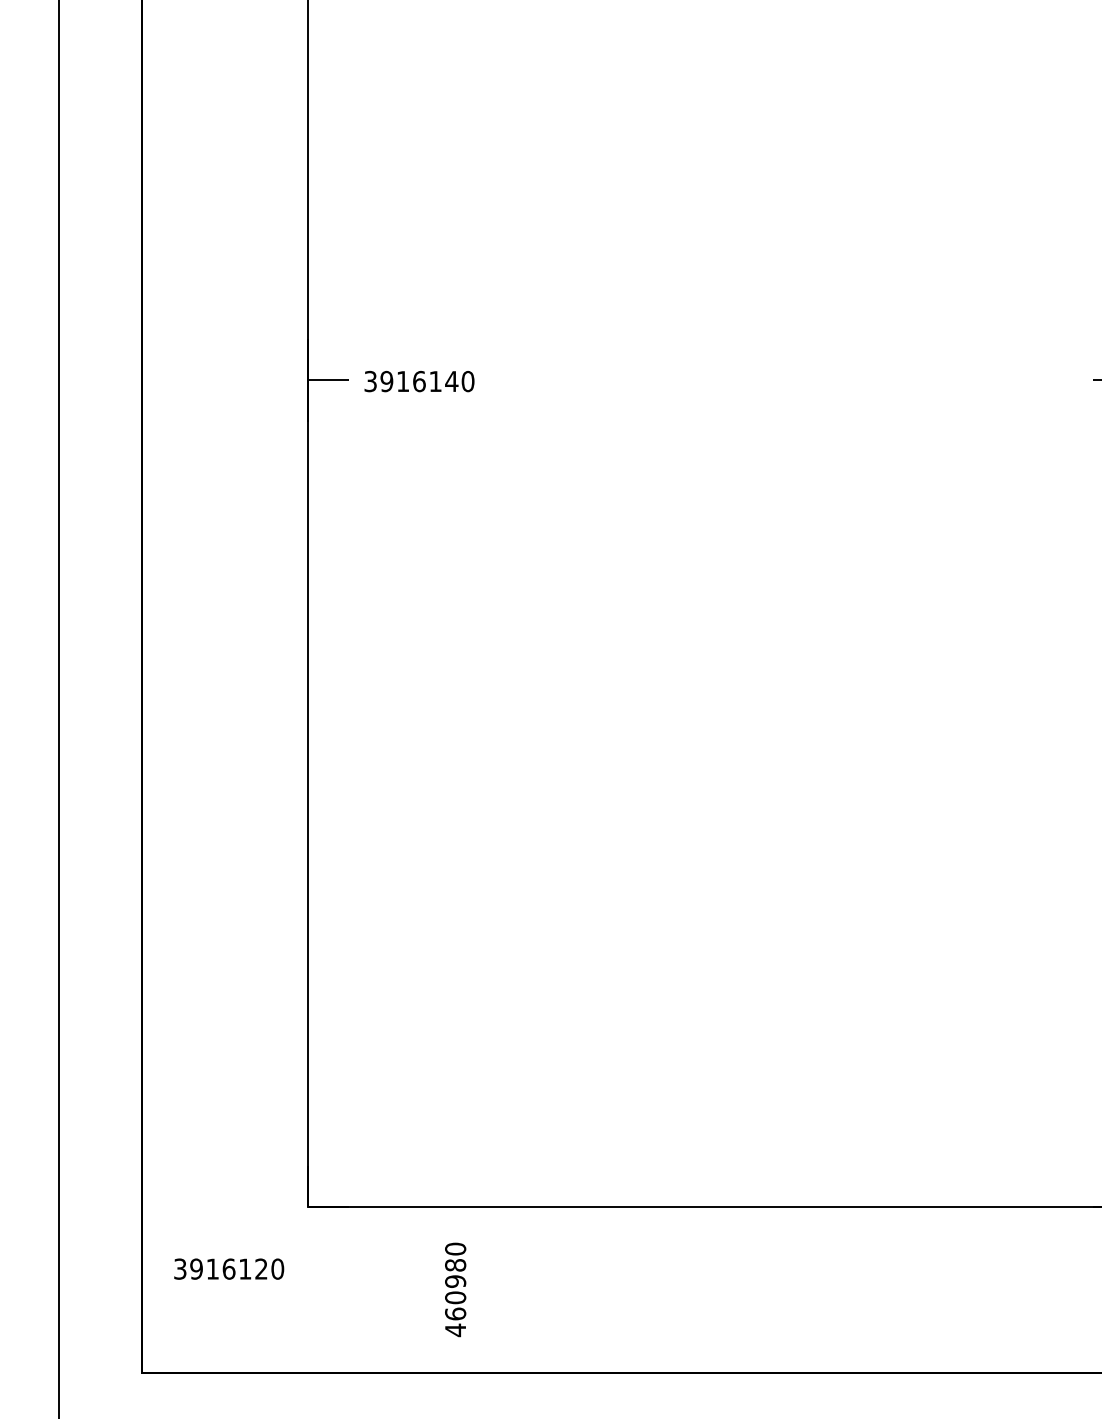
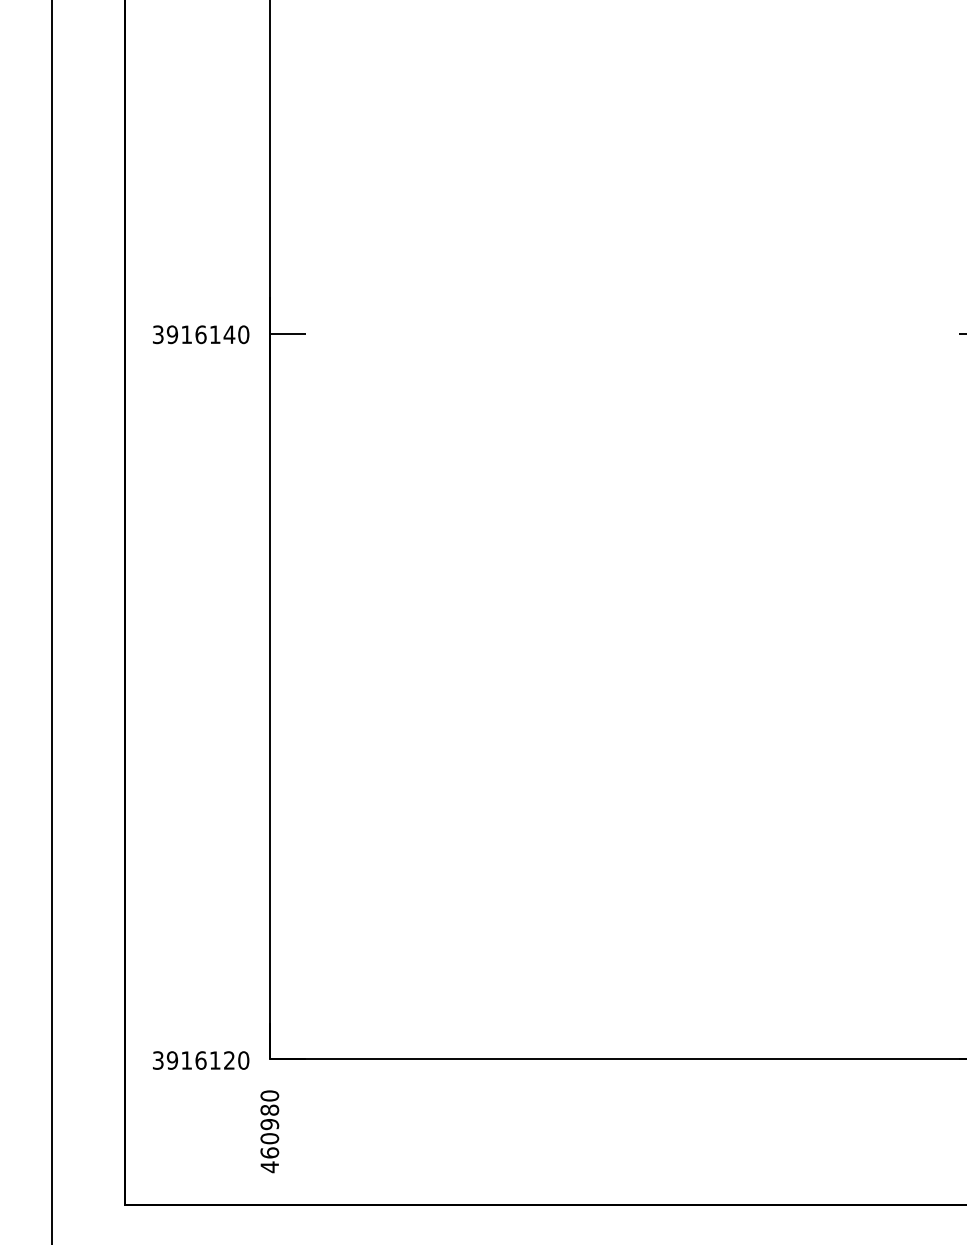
text: (419, 381) -> (201, 334), moved
text: (229, 1269) -> (201, 1060), moved
text: (455, 1289) -> (269, 1131), moved

